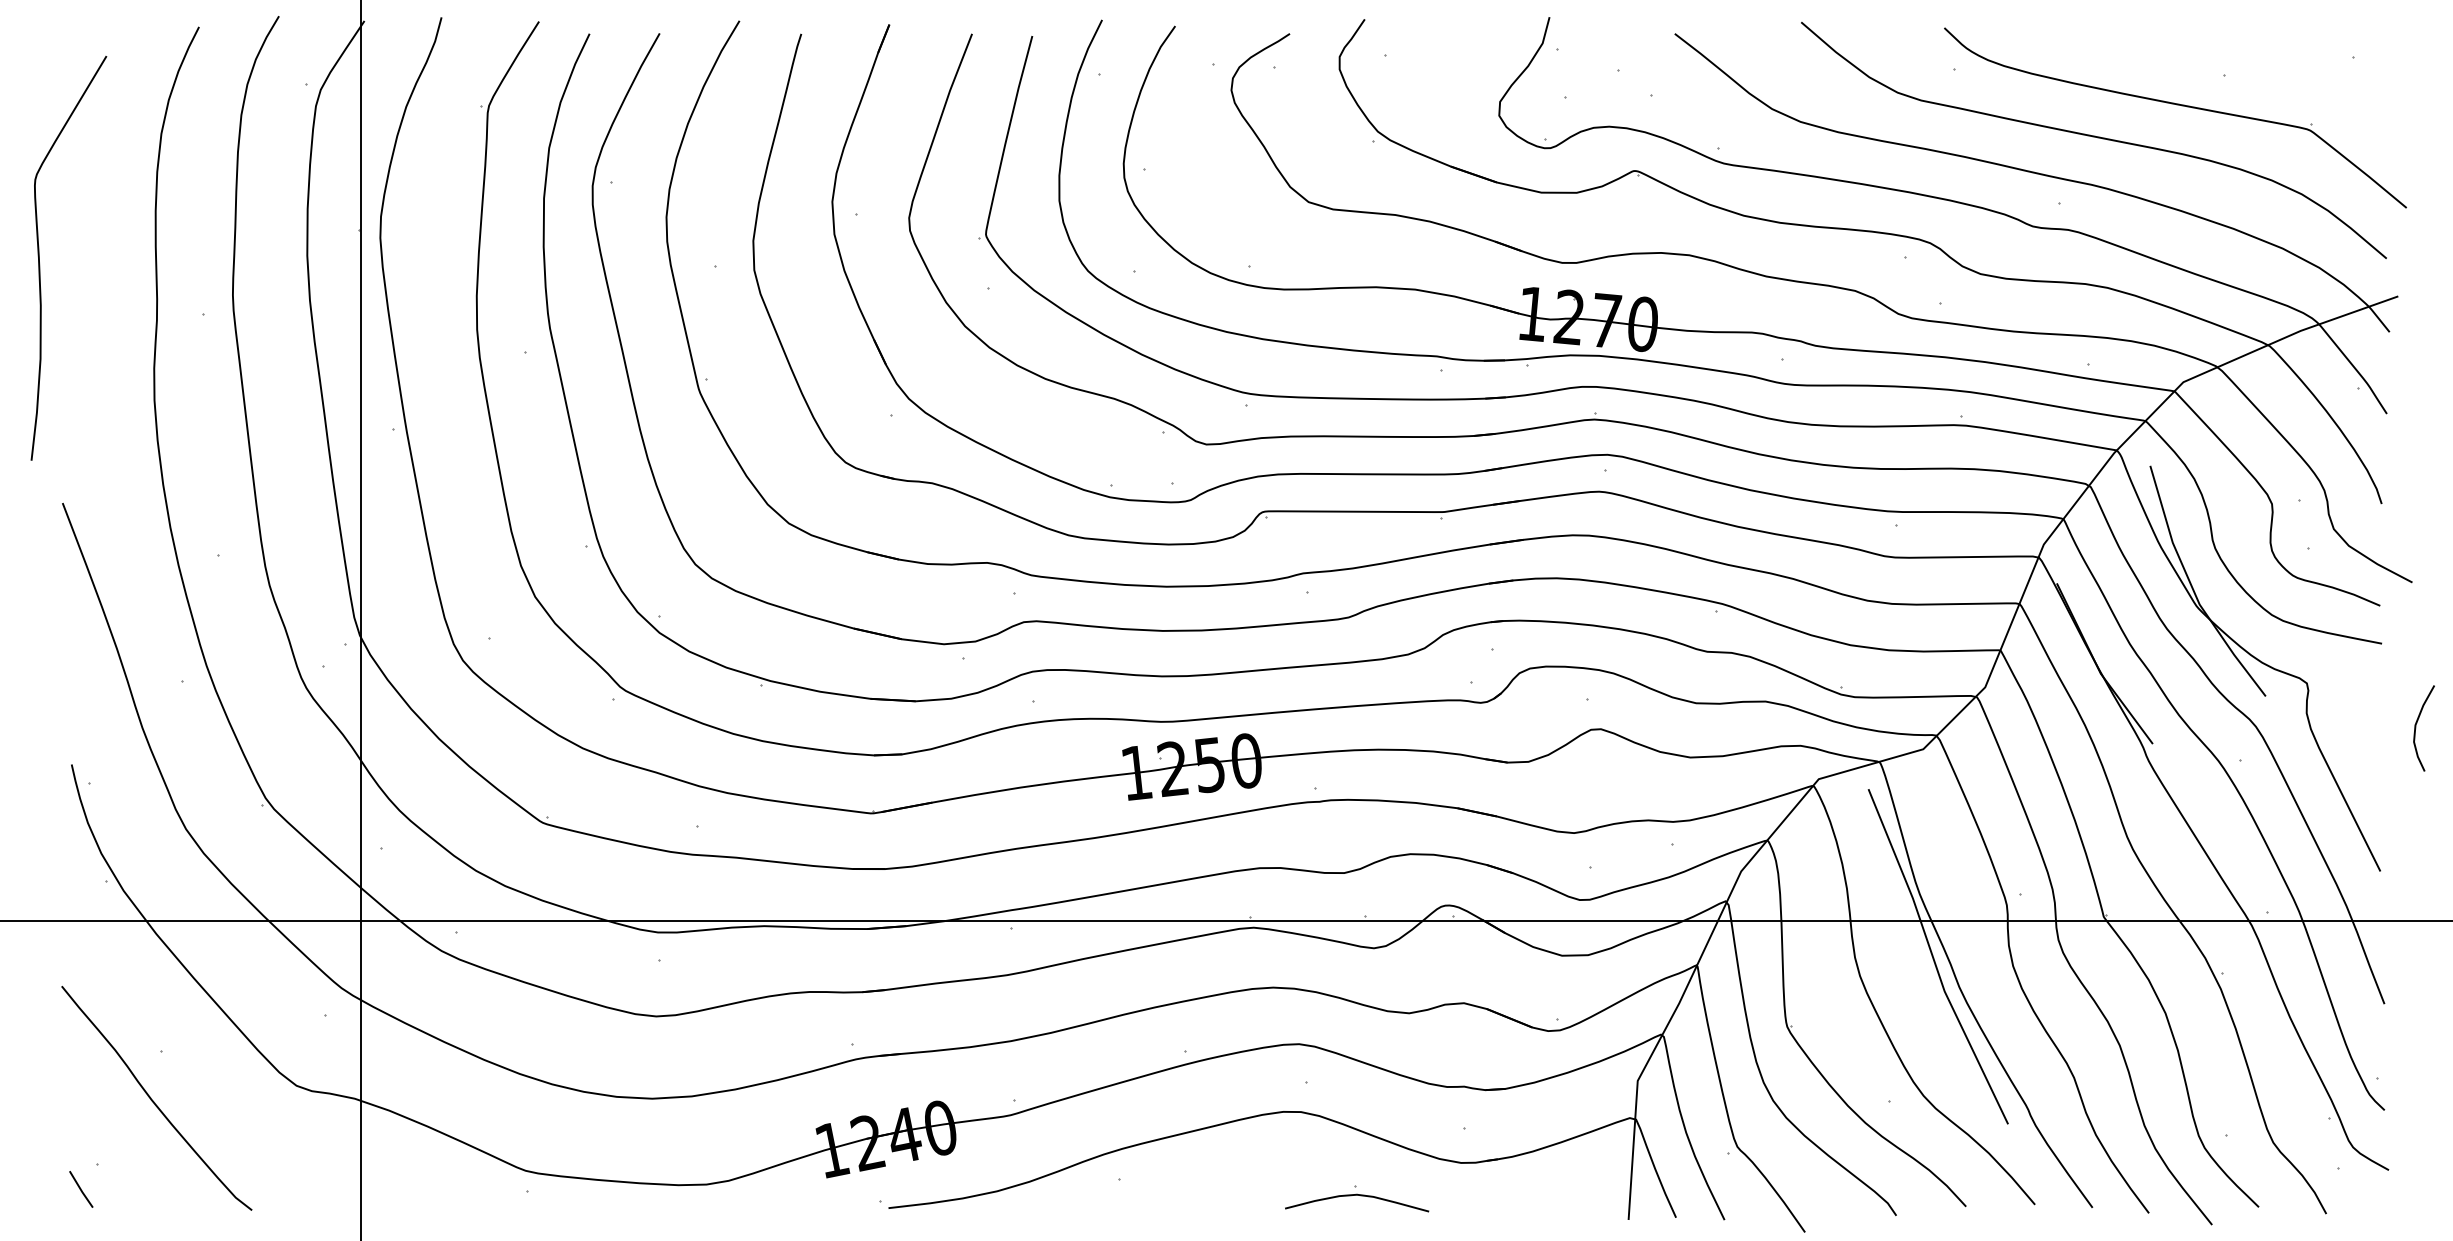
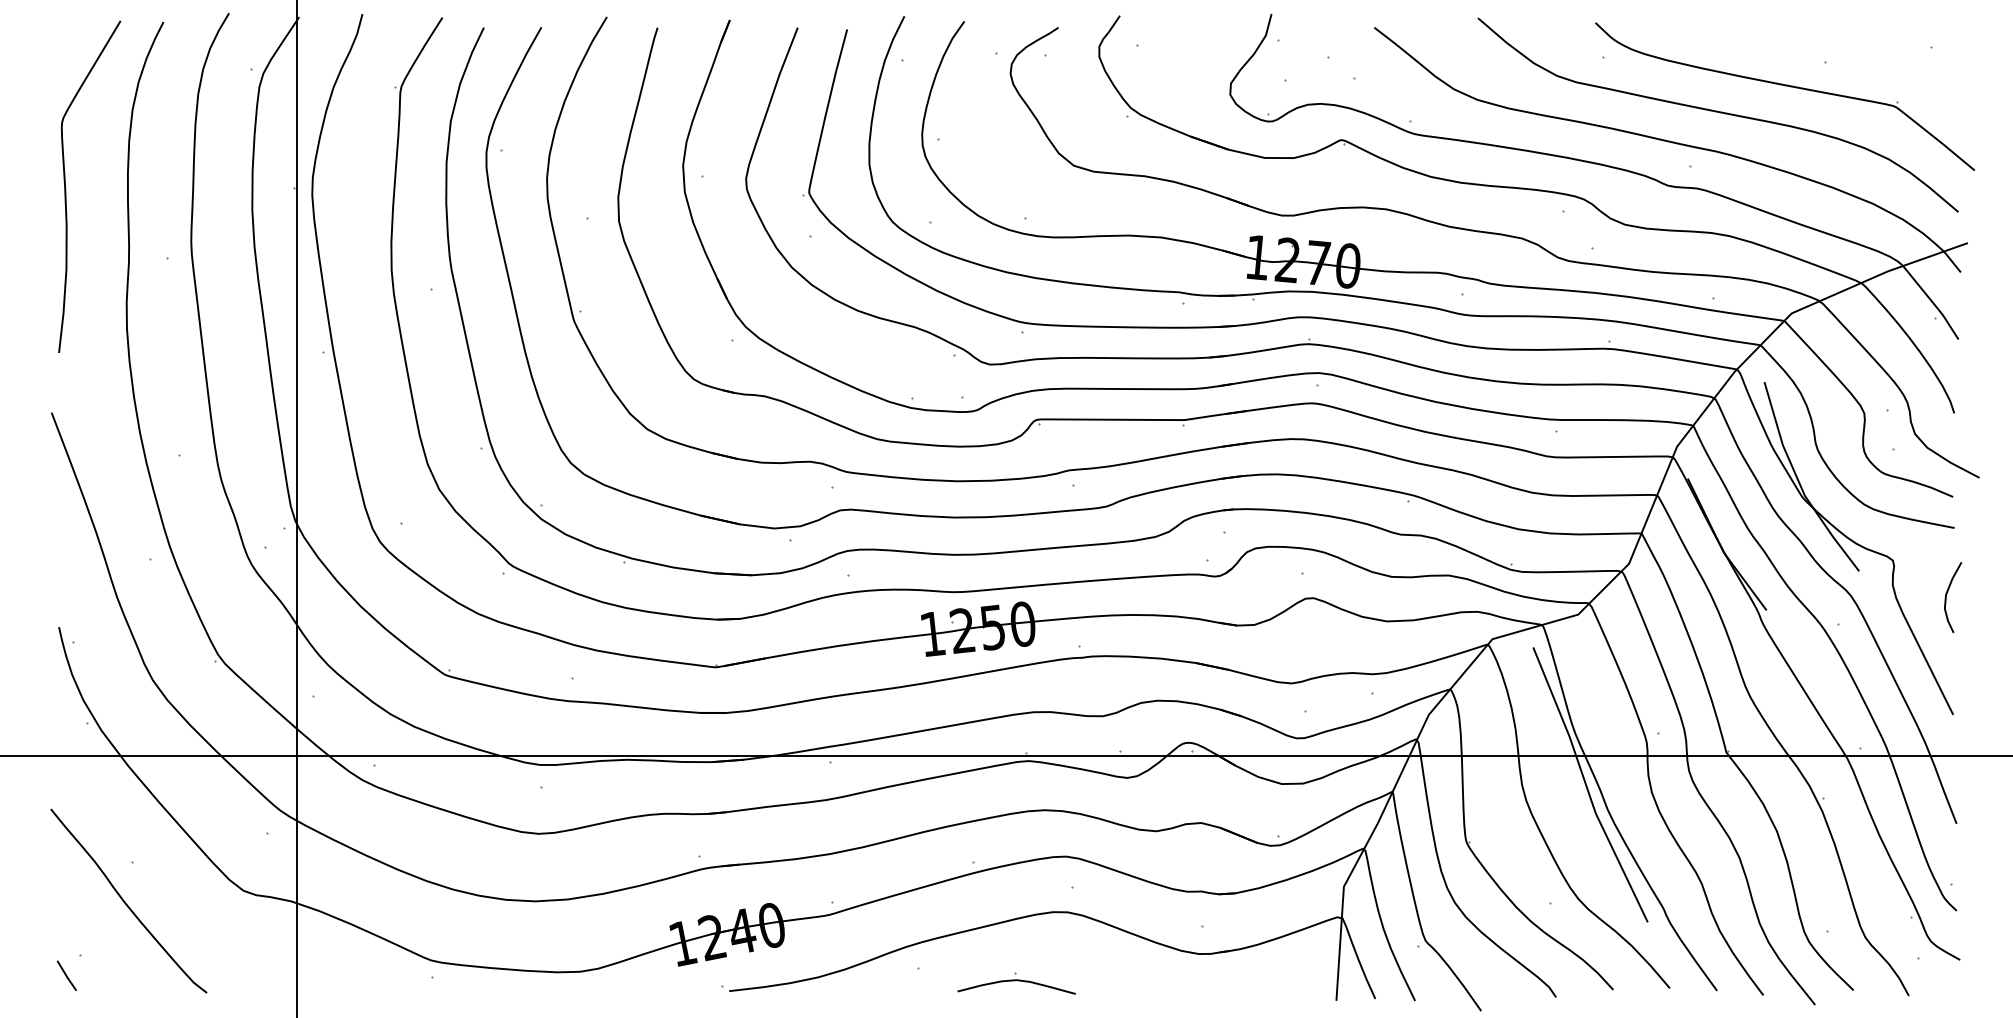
curve: (40, 260) -> (66, 188), moved
curve: (2417, 724) -> (1947, 594), moved
part: (1356, 1198) -> (1016, 983), moved

